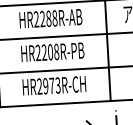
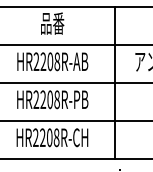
text: (48, 19) -> (50, 62), HR2288R-AB -> HR2208R-AB
text: (51, 85) -> (49, 137), HR2973R-CH -> HR2208R-CH

